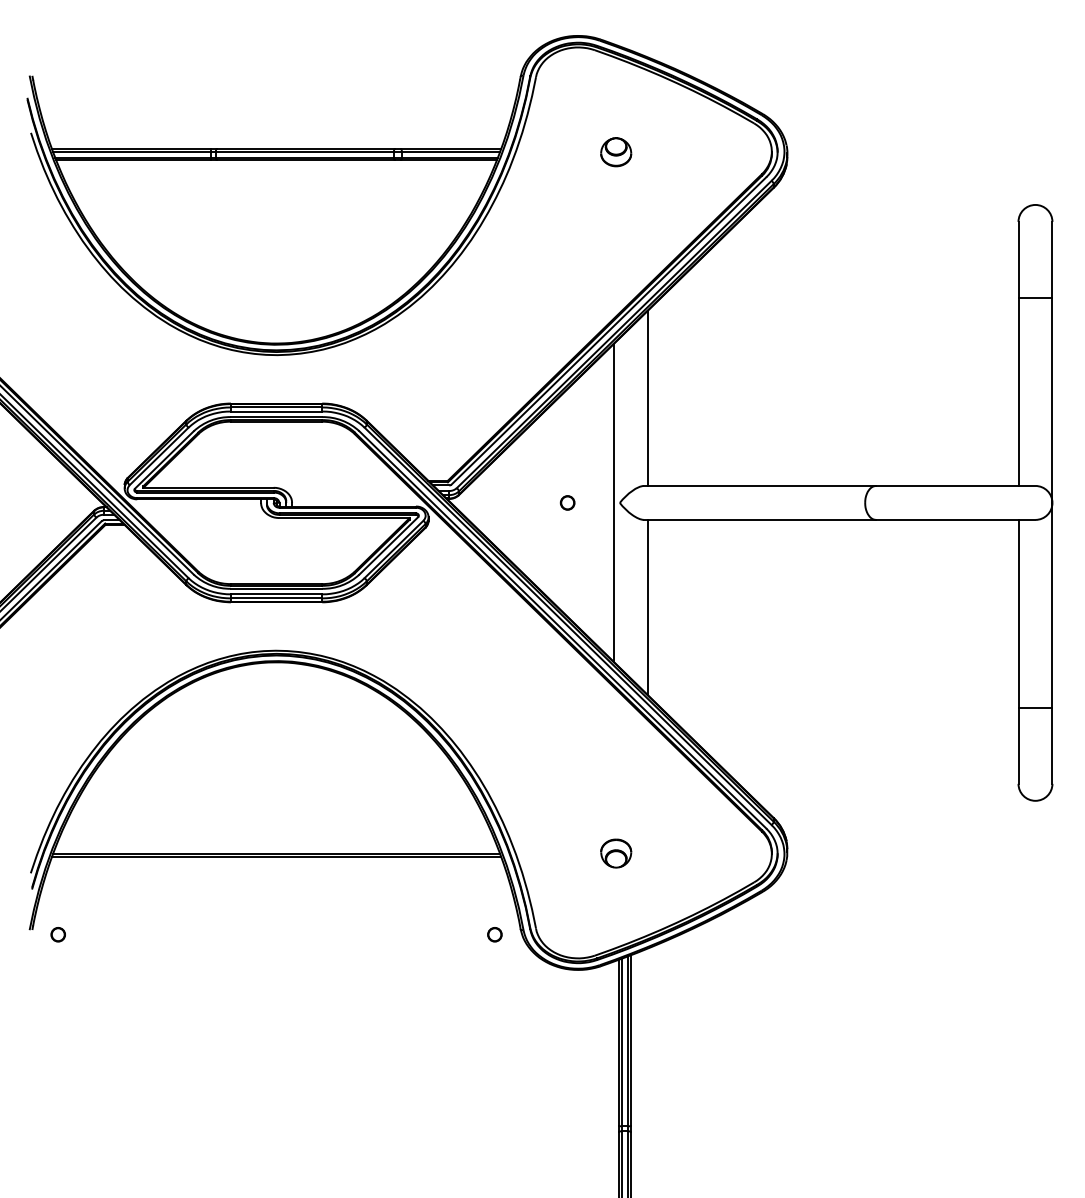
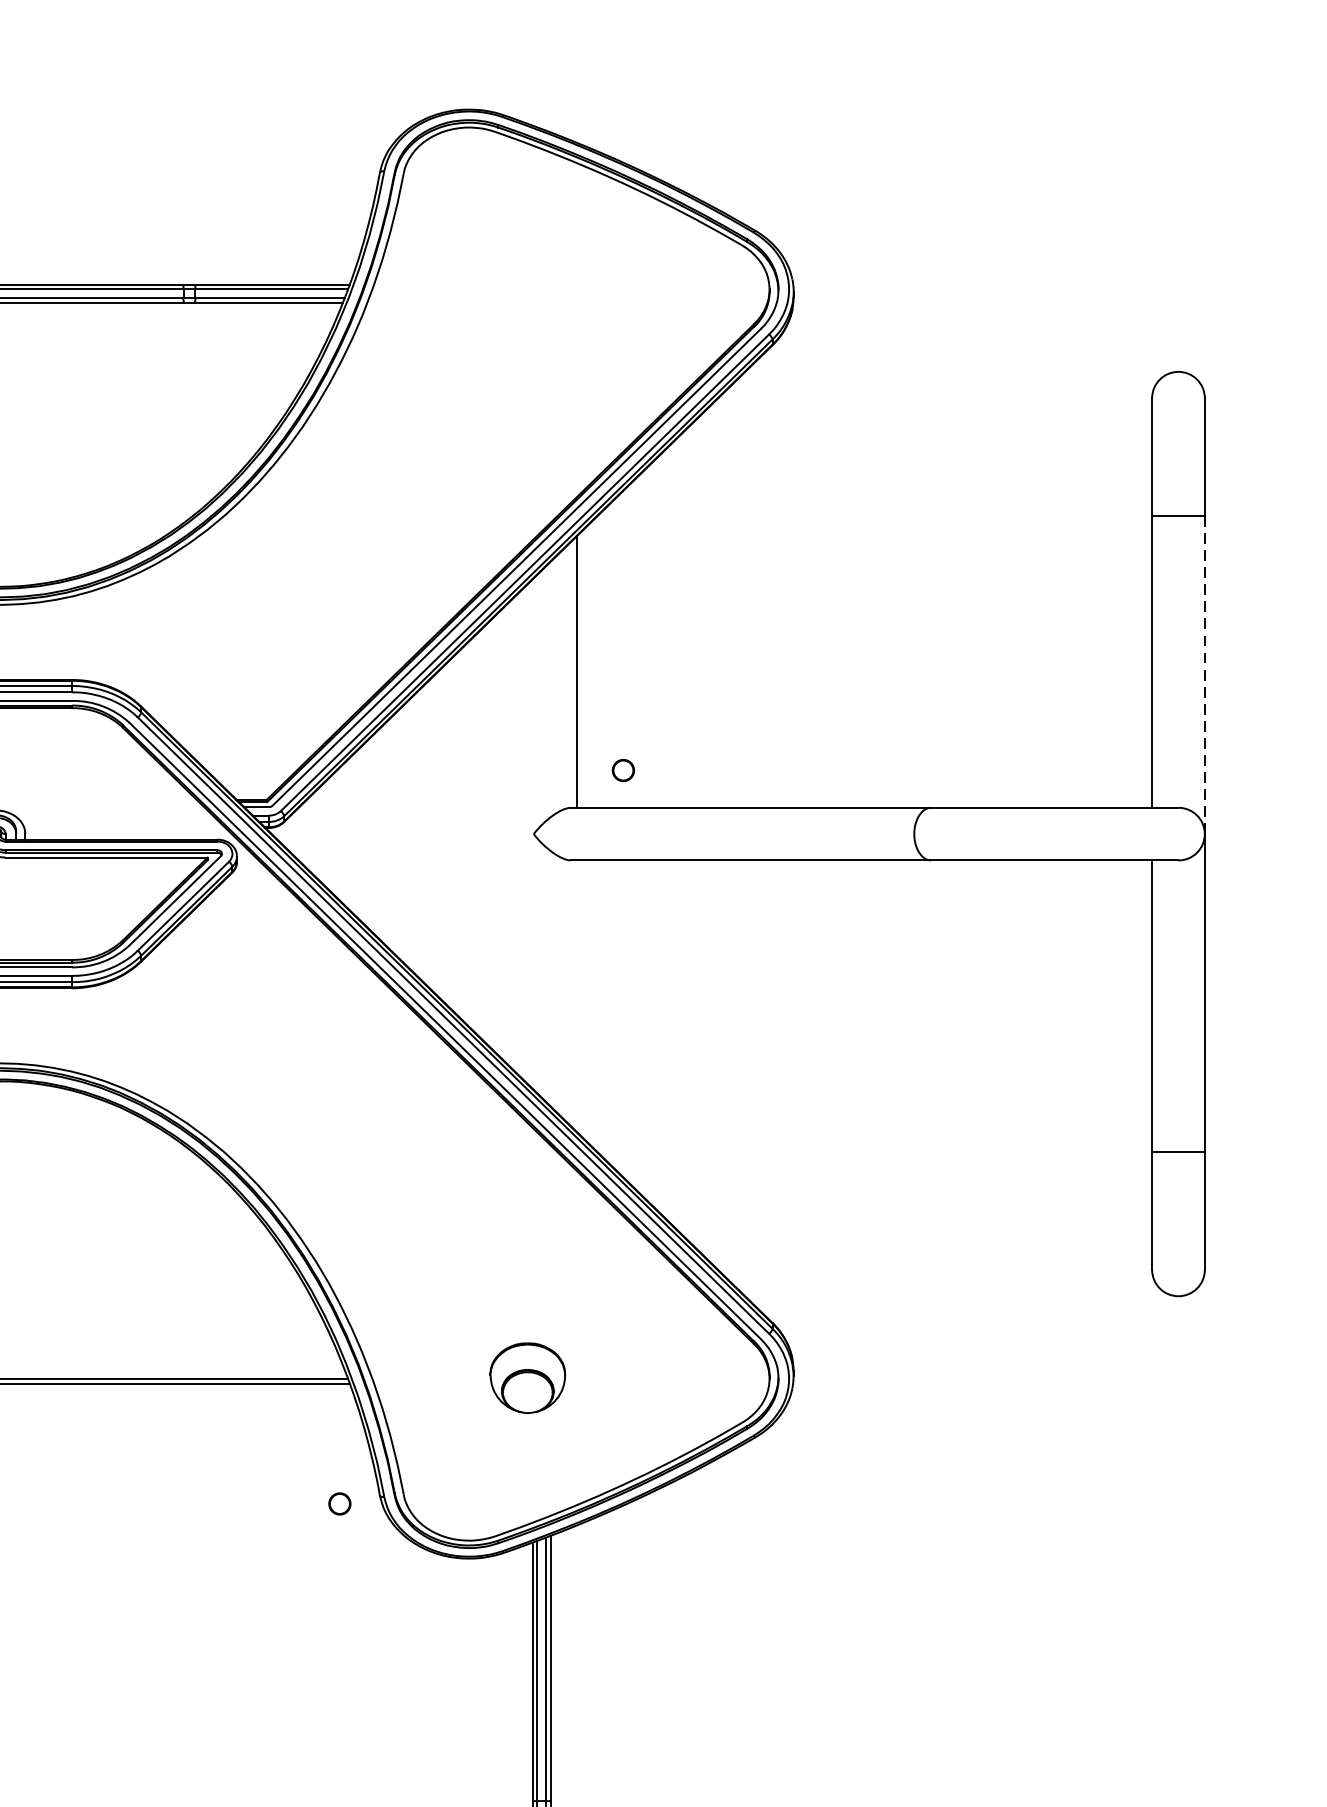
part: (616, 152) -> (528, 290), removed
line: (1052, 400) -> (1204, 675), solid -> dashed
part: (567, 502) -> (623, 769), moved
line: (613, 502) -> (523, 833), removed
line: (647, 607) -> (576, 996), removed
part: (616, 853) -> (528, 1377), size x1.6

